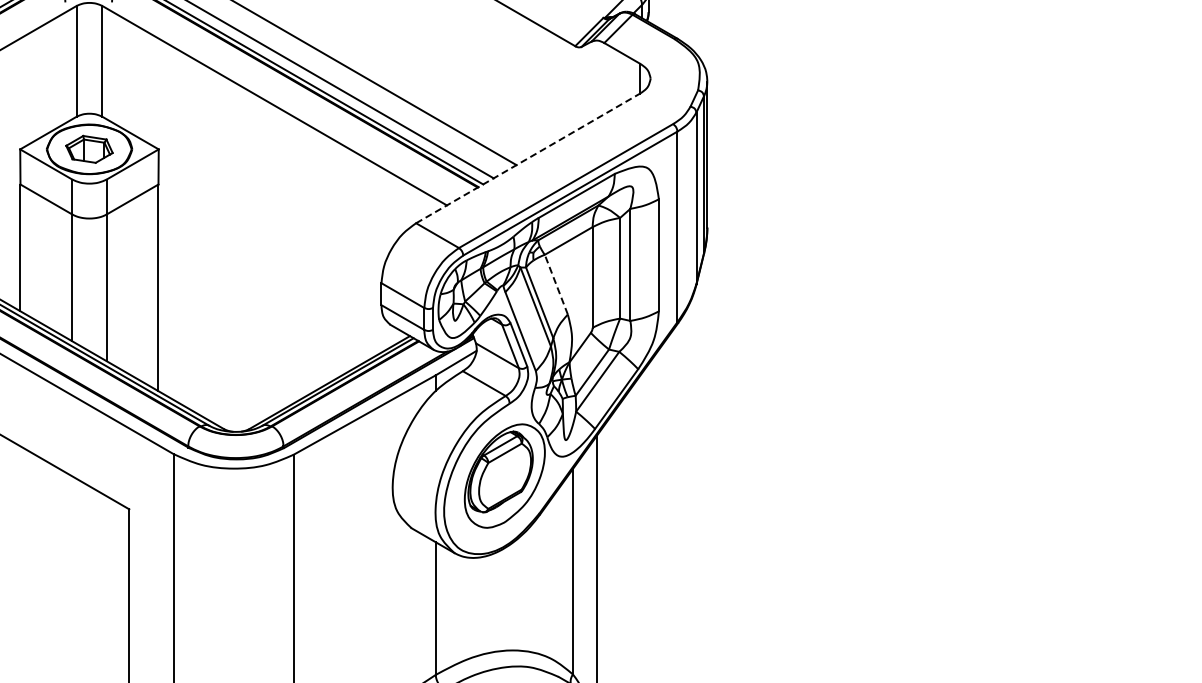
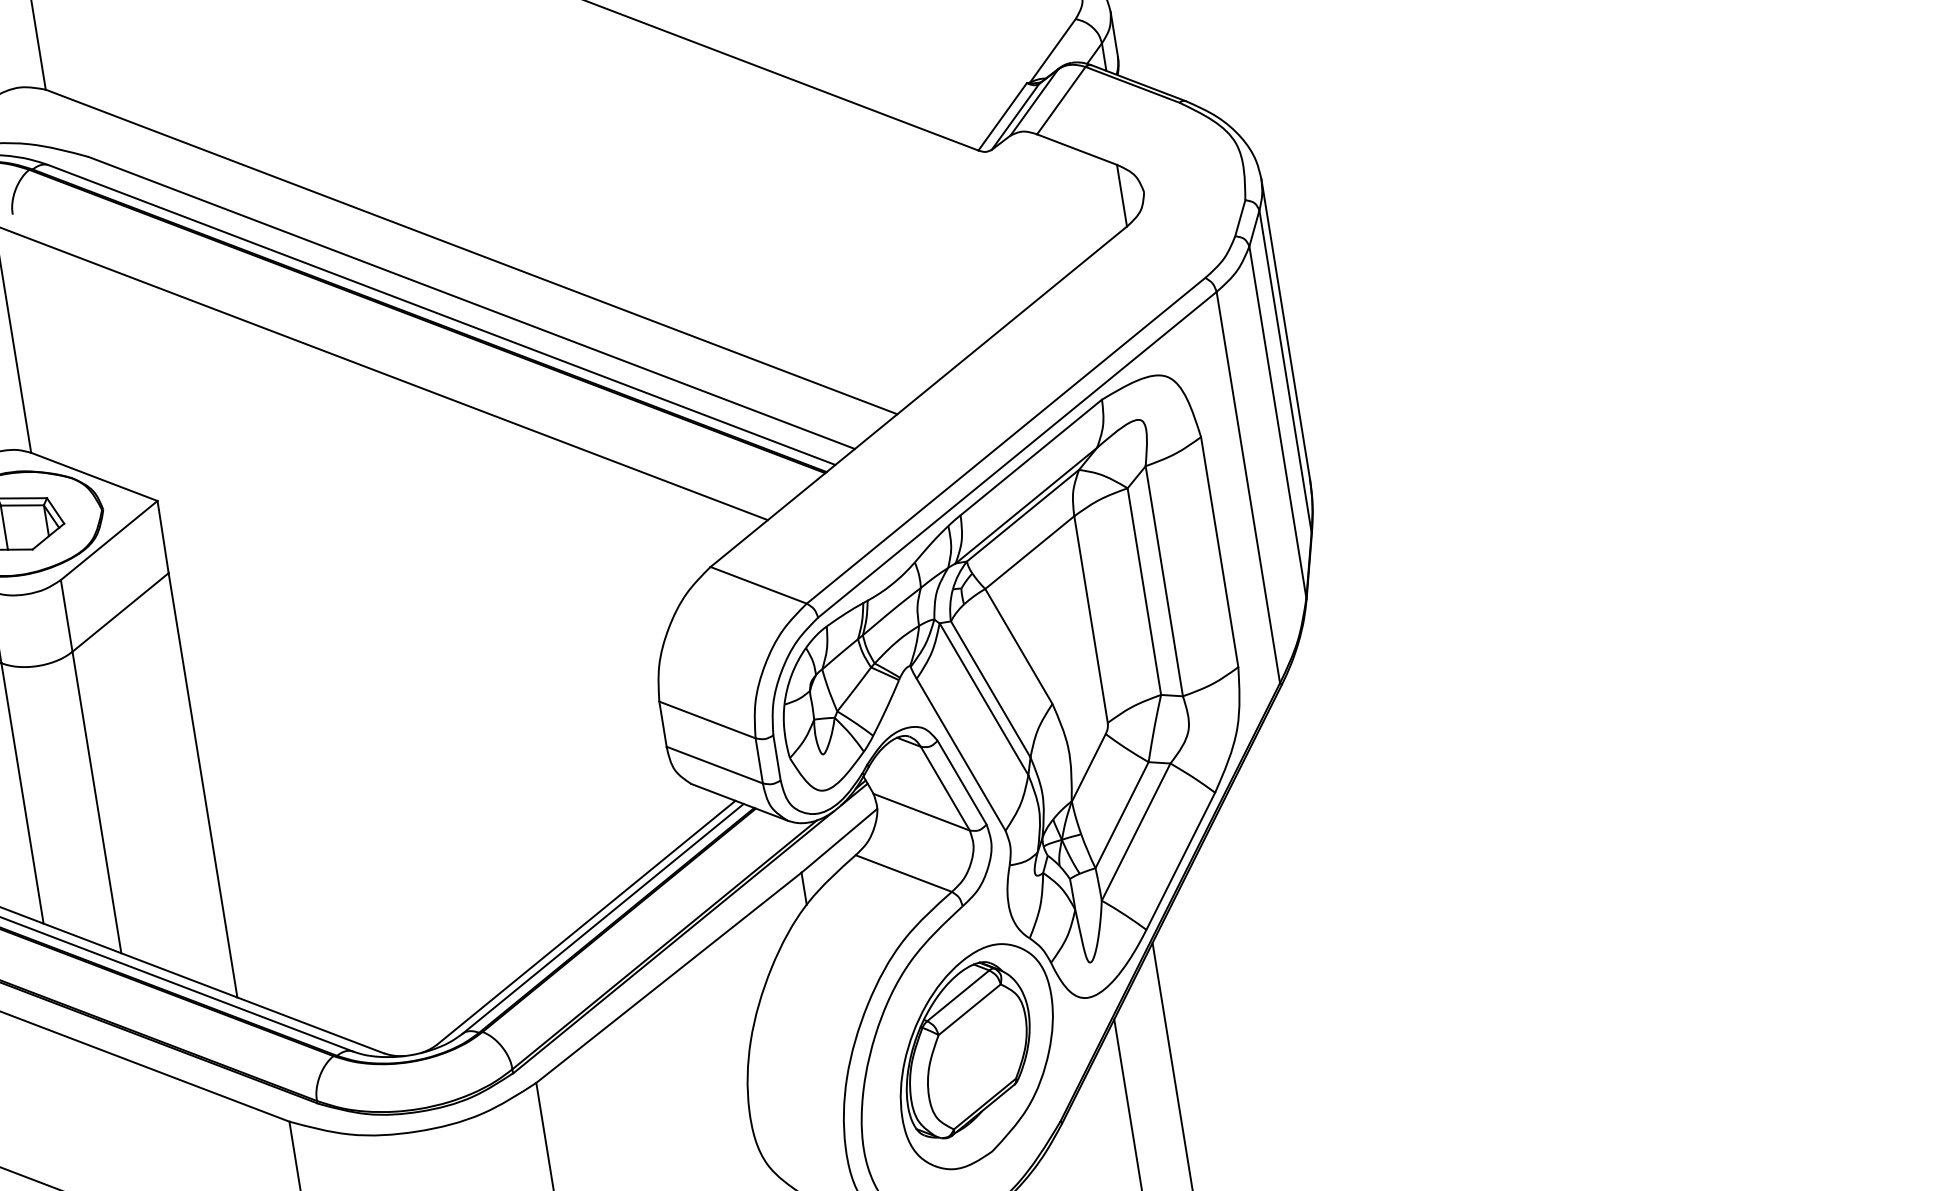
line: (528, 158) -> (919, 396), dashed -> solid
line: (556, 284) -> (1019, 646), dashed -> solid

